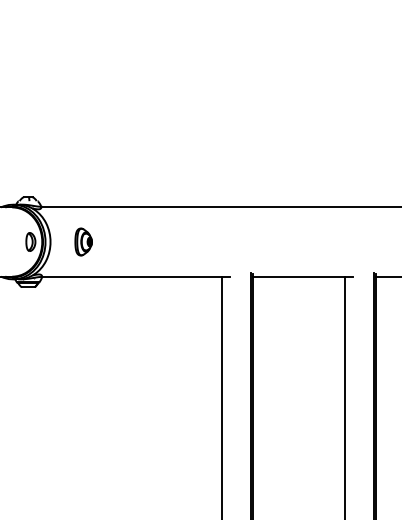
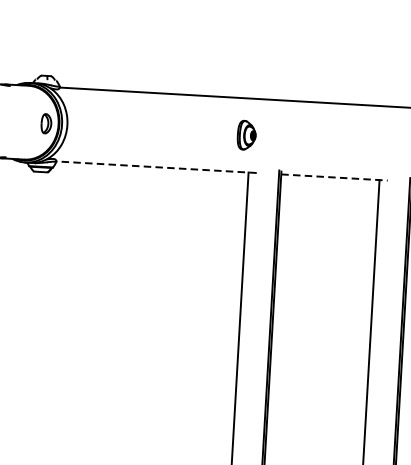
part: (83, 241) -> (246, 134), moved
line: (136, 276) -> (156, 167), solid -> dashed
line: (303, 276) -> (335, 177), solid -> dashed

